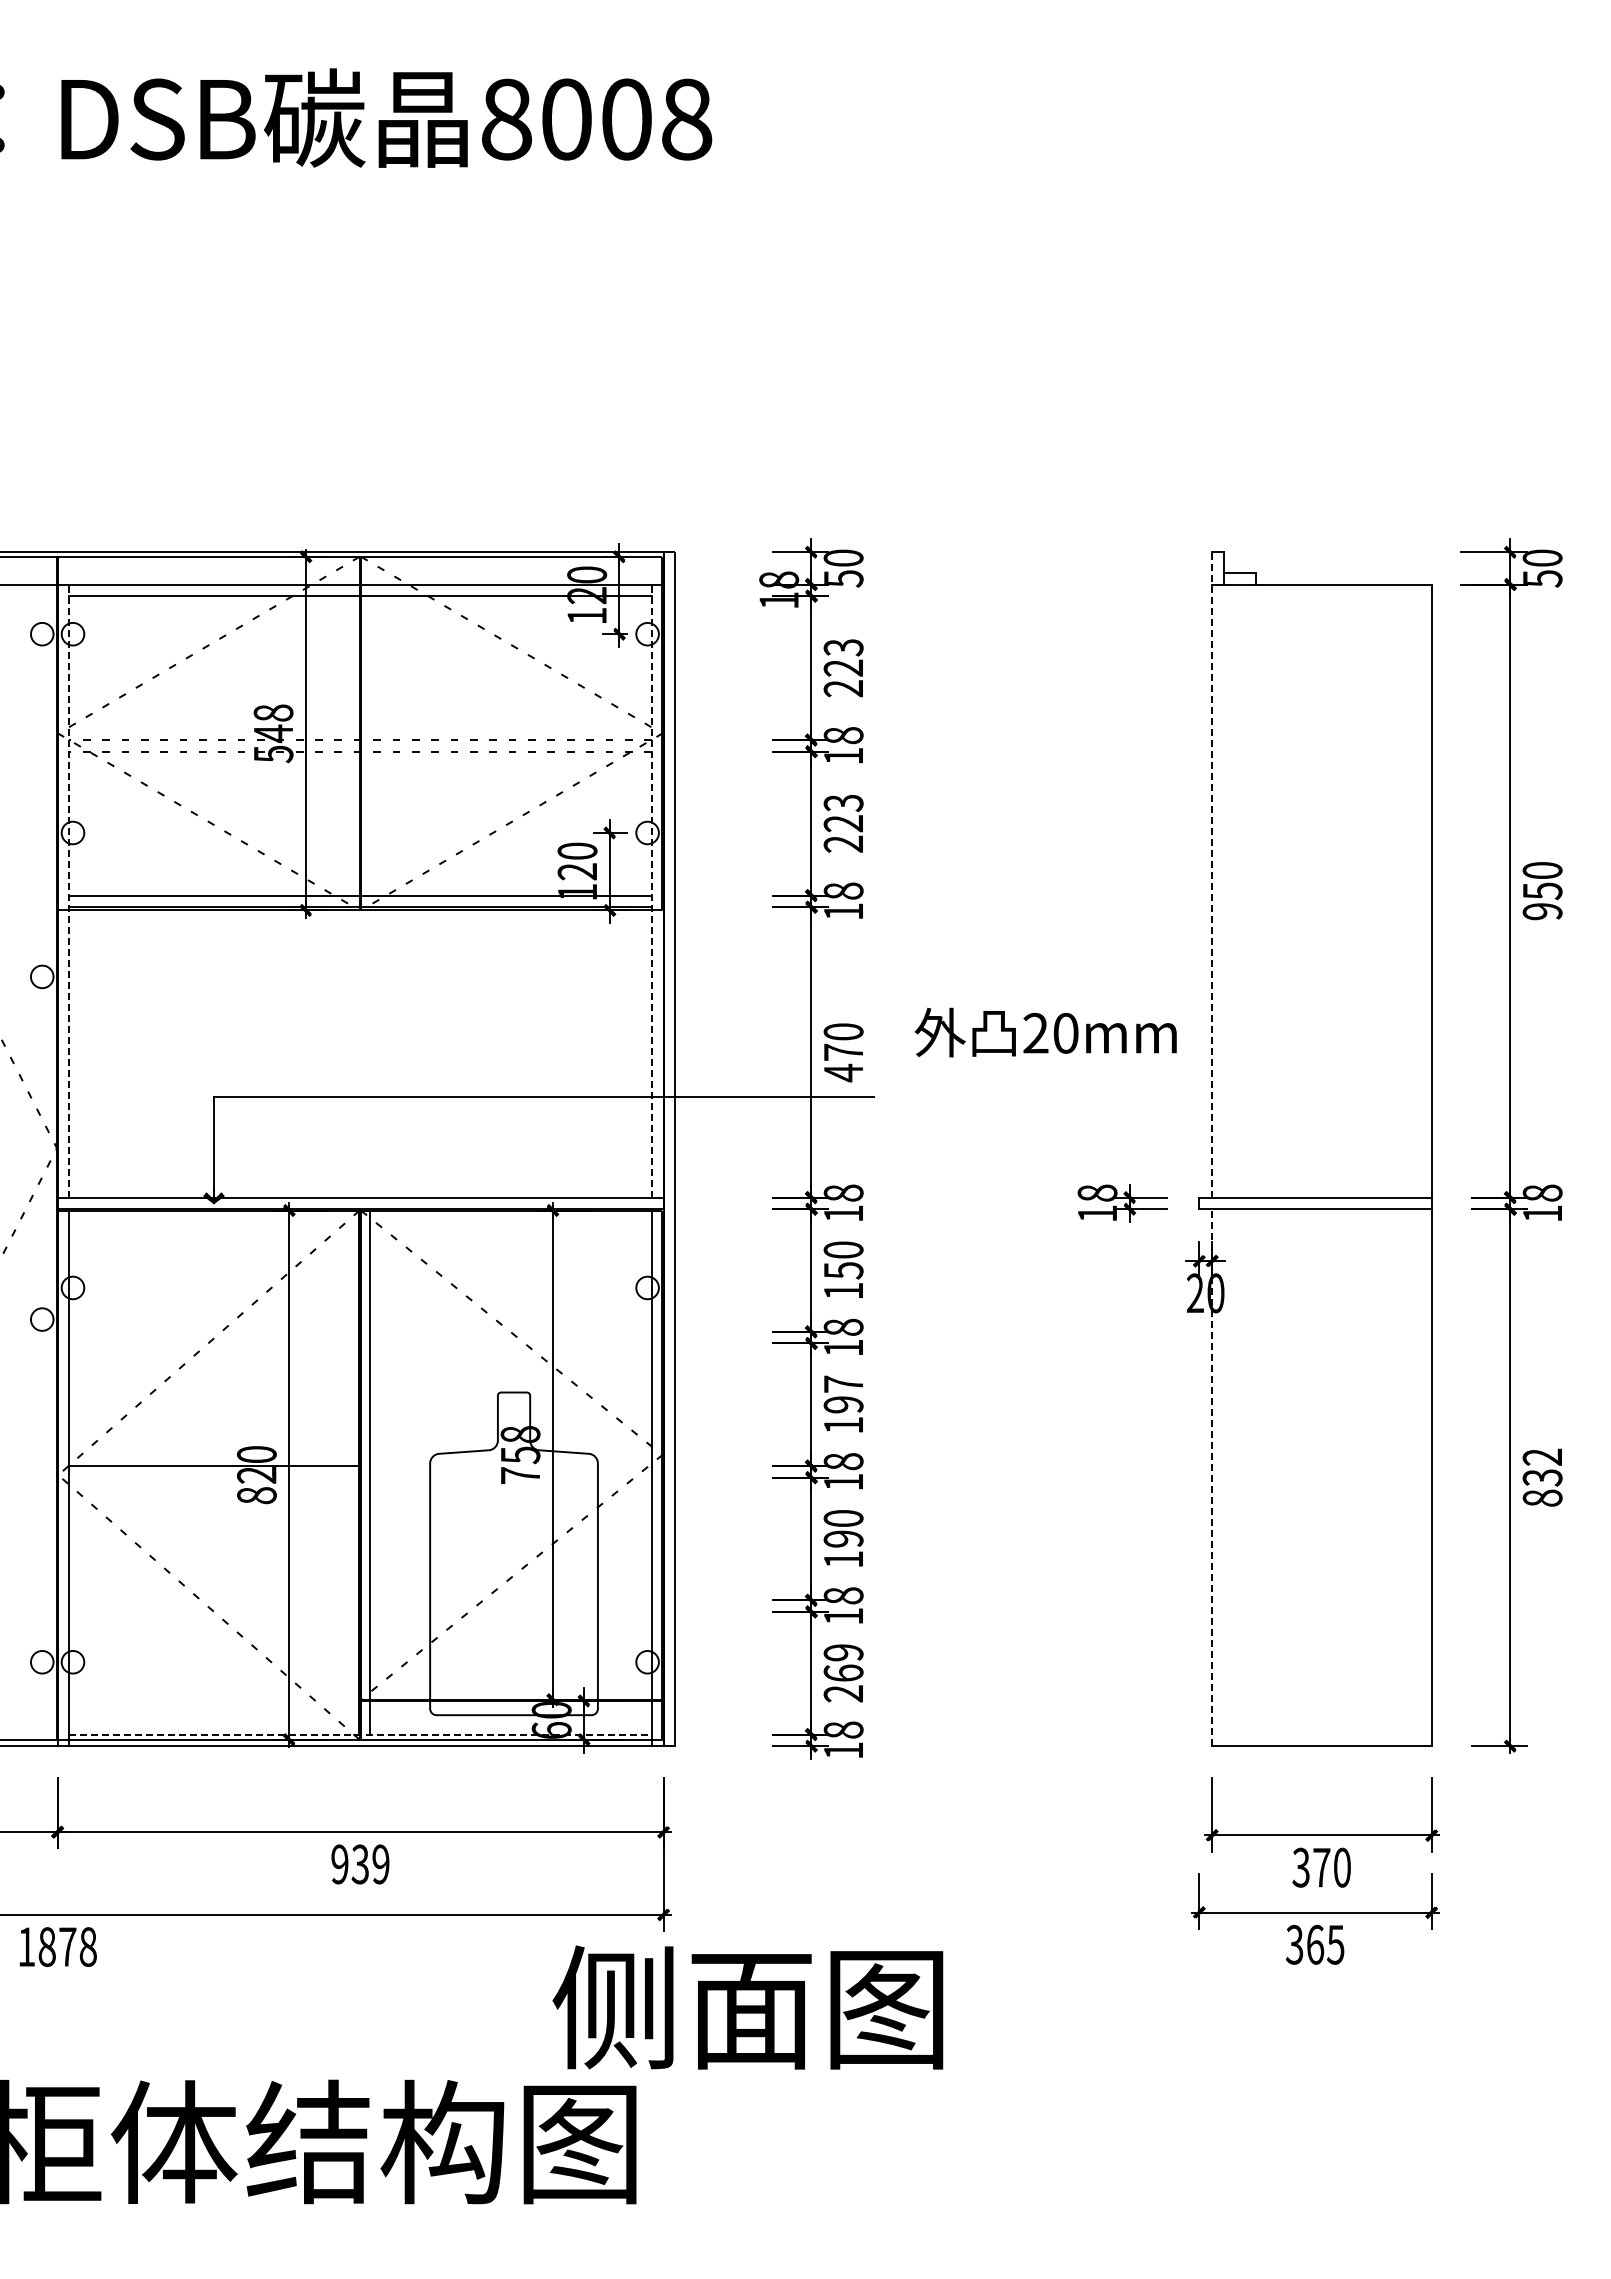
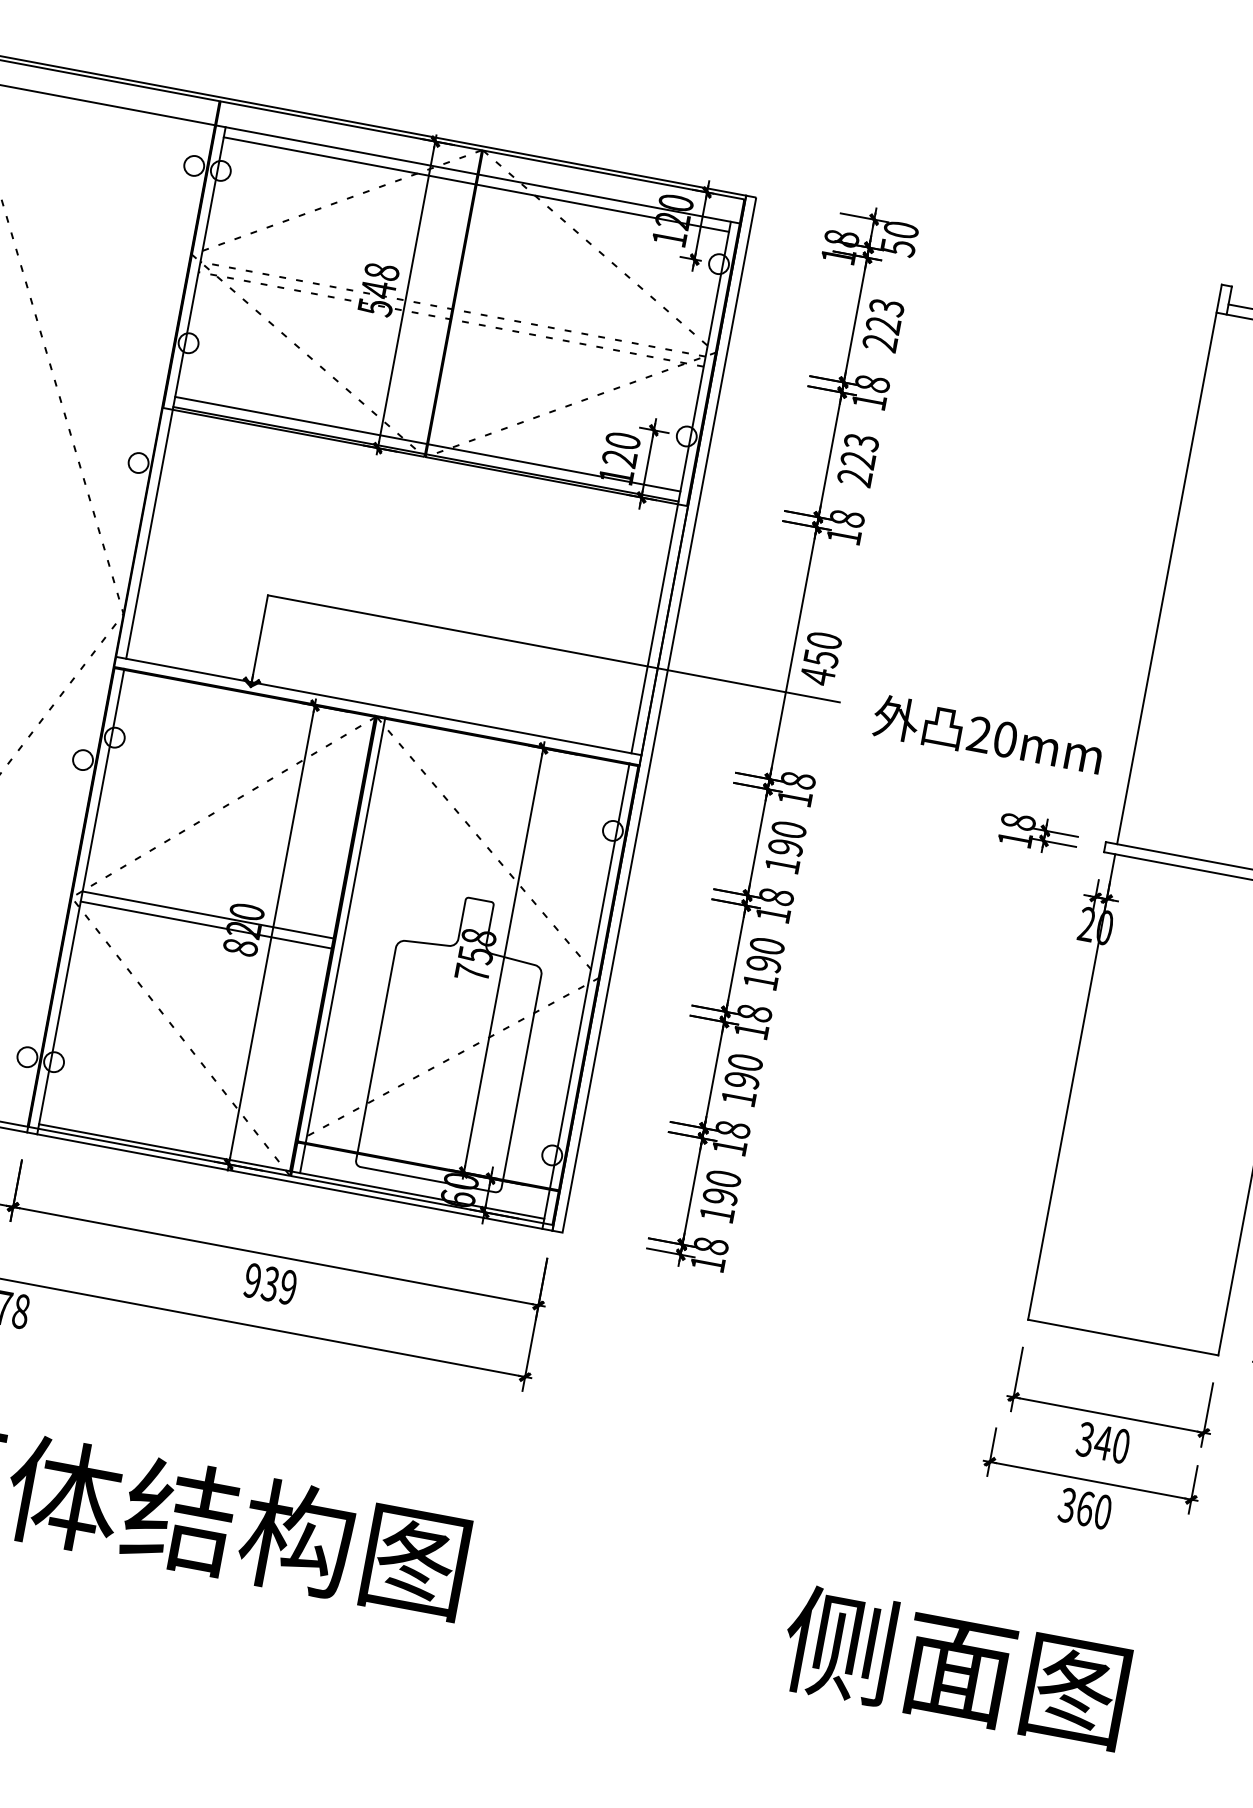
line: (1212, 874) -> (1169, 564), dashed -> solid
line: (69, 891) -> (176, 393), dashed -> solid
line: (652, 891) -> (681, 488), dashed -> solid
text: (1045, 1032) -> (987, 735), moved
text: (843, 1052) -> (820, 658), 470 -> 450
text: (843, 1270) -> (785, 847), 150 -> 190
text: (843, 1383) -> (767, 945), 197 -> 190
line: (213, 1477) -> (205, 924), added
line: (1212, 1477) -> (1071, 1086), dashed -> solid
text: (843, 1673) -> (720, 1196), 269 -> 190
line: (361, 1734) -> (292, 1171), dashed -> solid
text: (1321, 1867) -> (1103, 1442), 370 -> 340
text: (1335, 1944) -> (1102, 1511), 365 -> 360
text: (747, 2007) -> (955, 1667), moved

